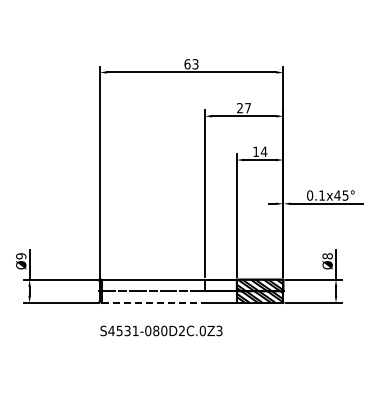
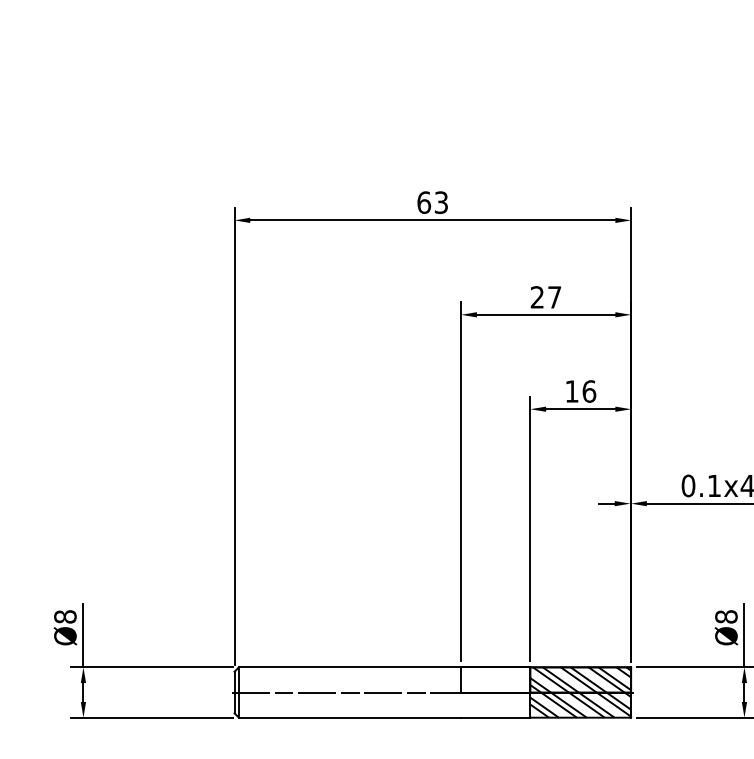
text: (263, 151) -> (588, 390), 14 -> 16
text: (21, 256) -> (65, 617), Ø9 -> Ø8
line: (153, 303) -> (350, 718), dashed -> solid

